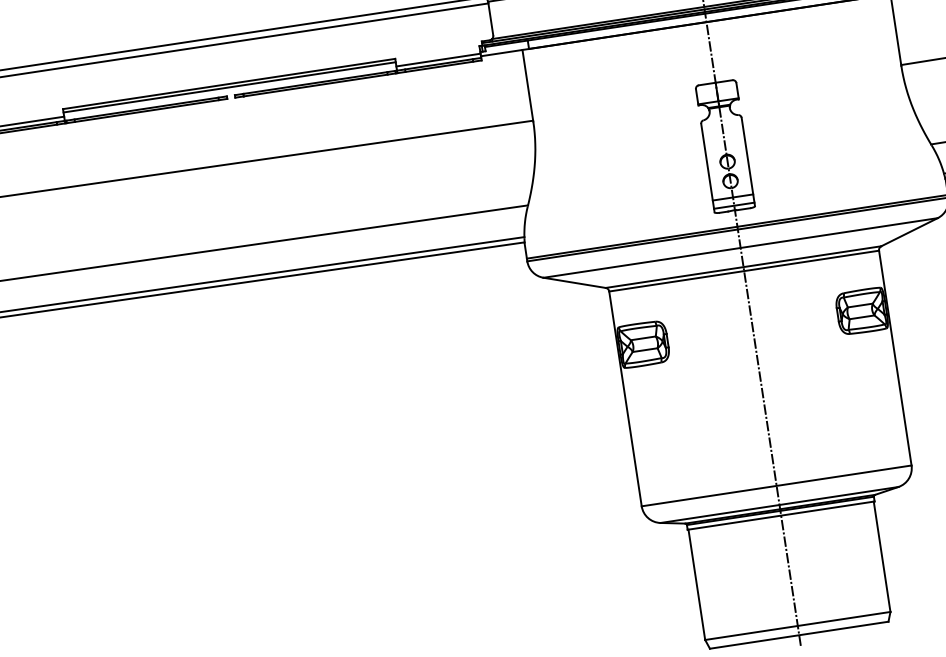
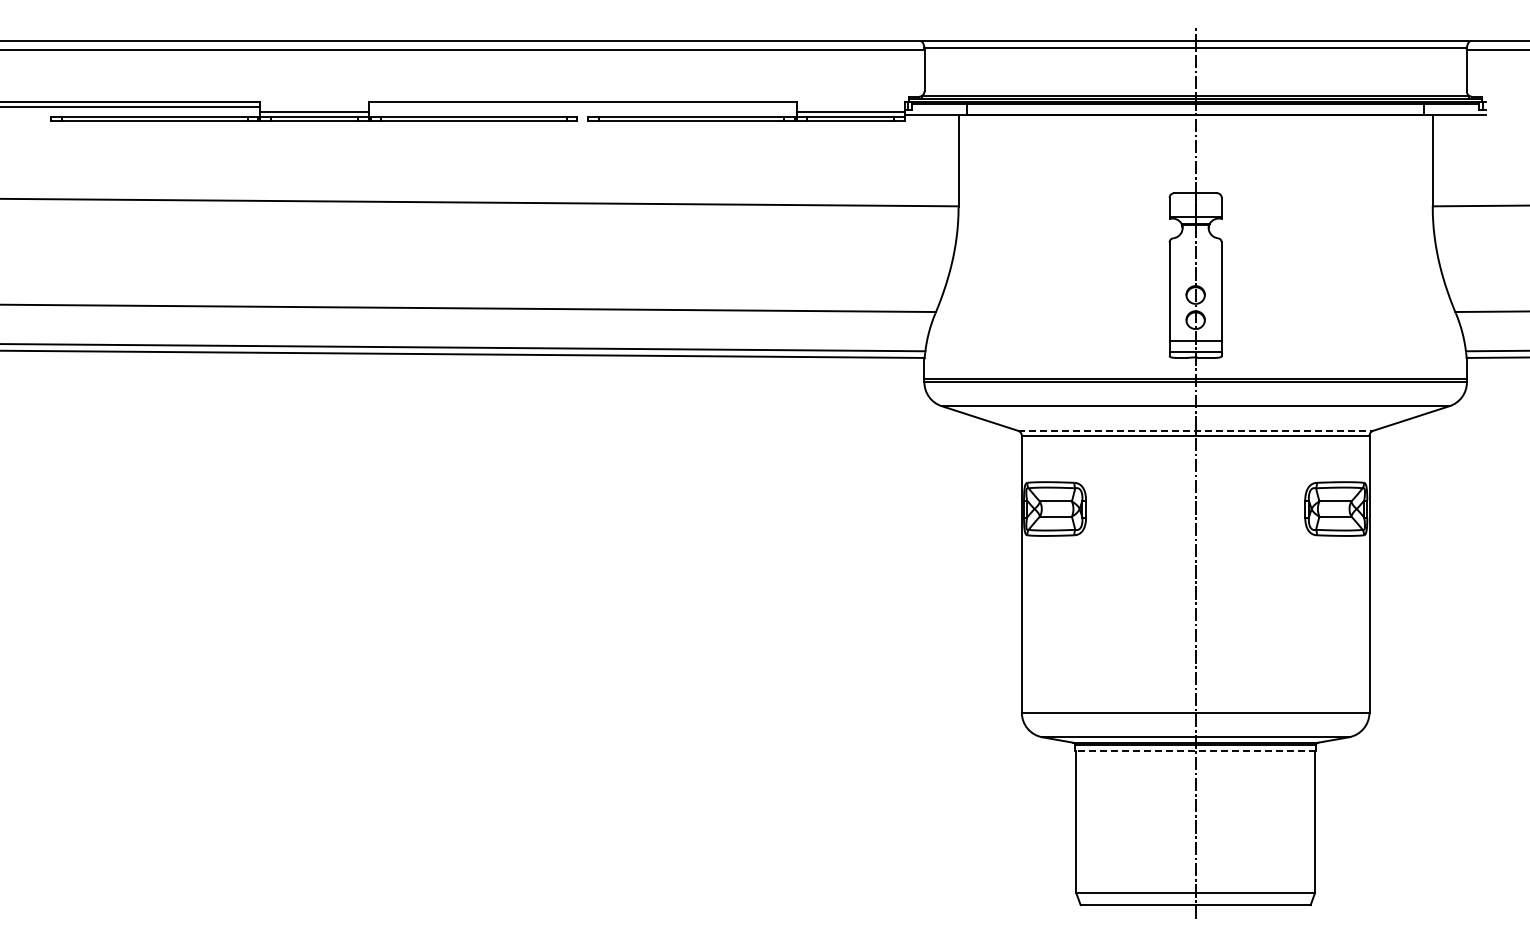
line: (229, 87) -> (582, 106), removed
line: (743, 266) -> (1195, 430), solid -> dashed
line: (781, 516) -> (1195, 751), solid -> dashed

